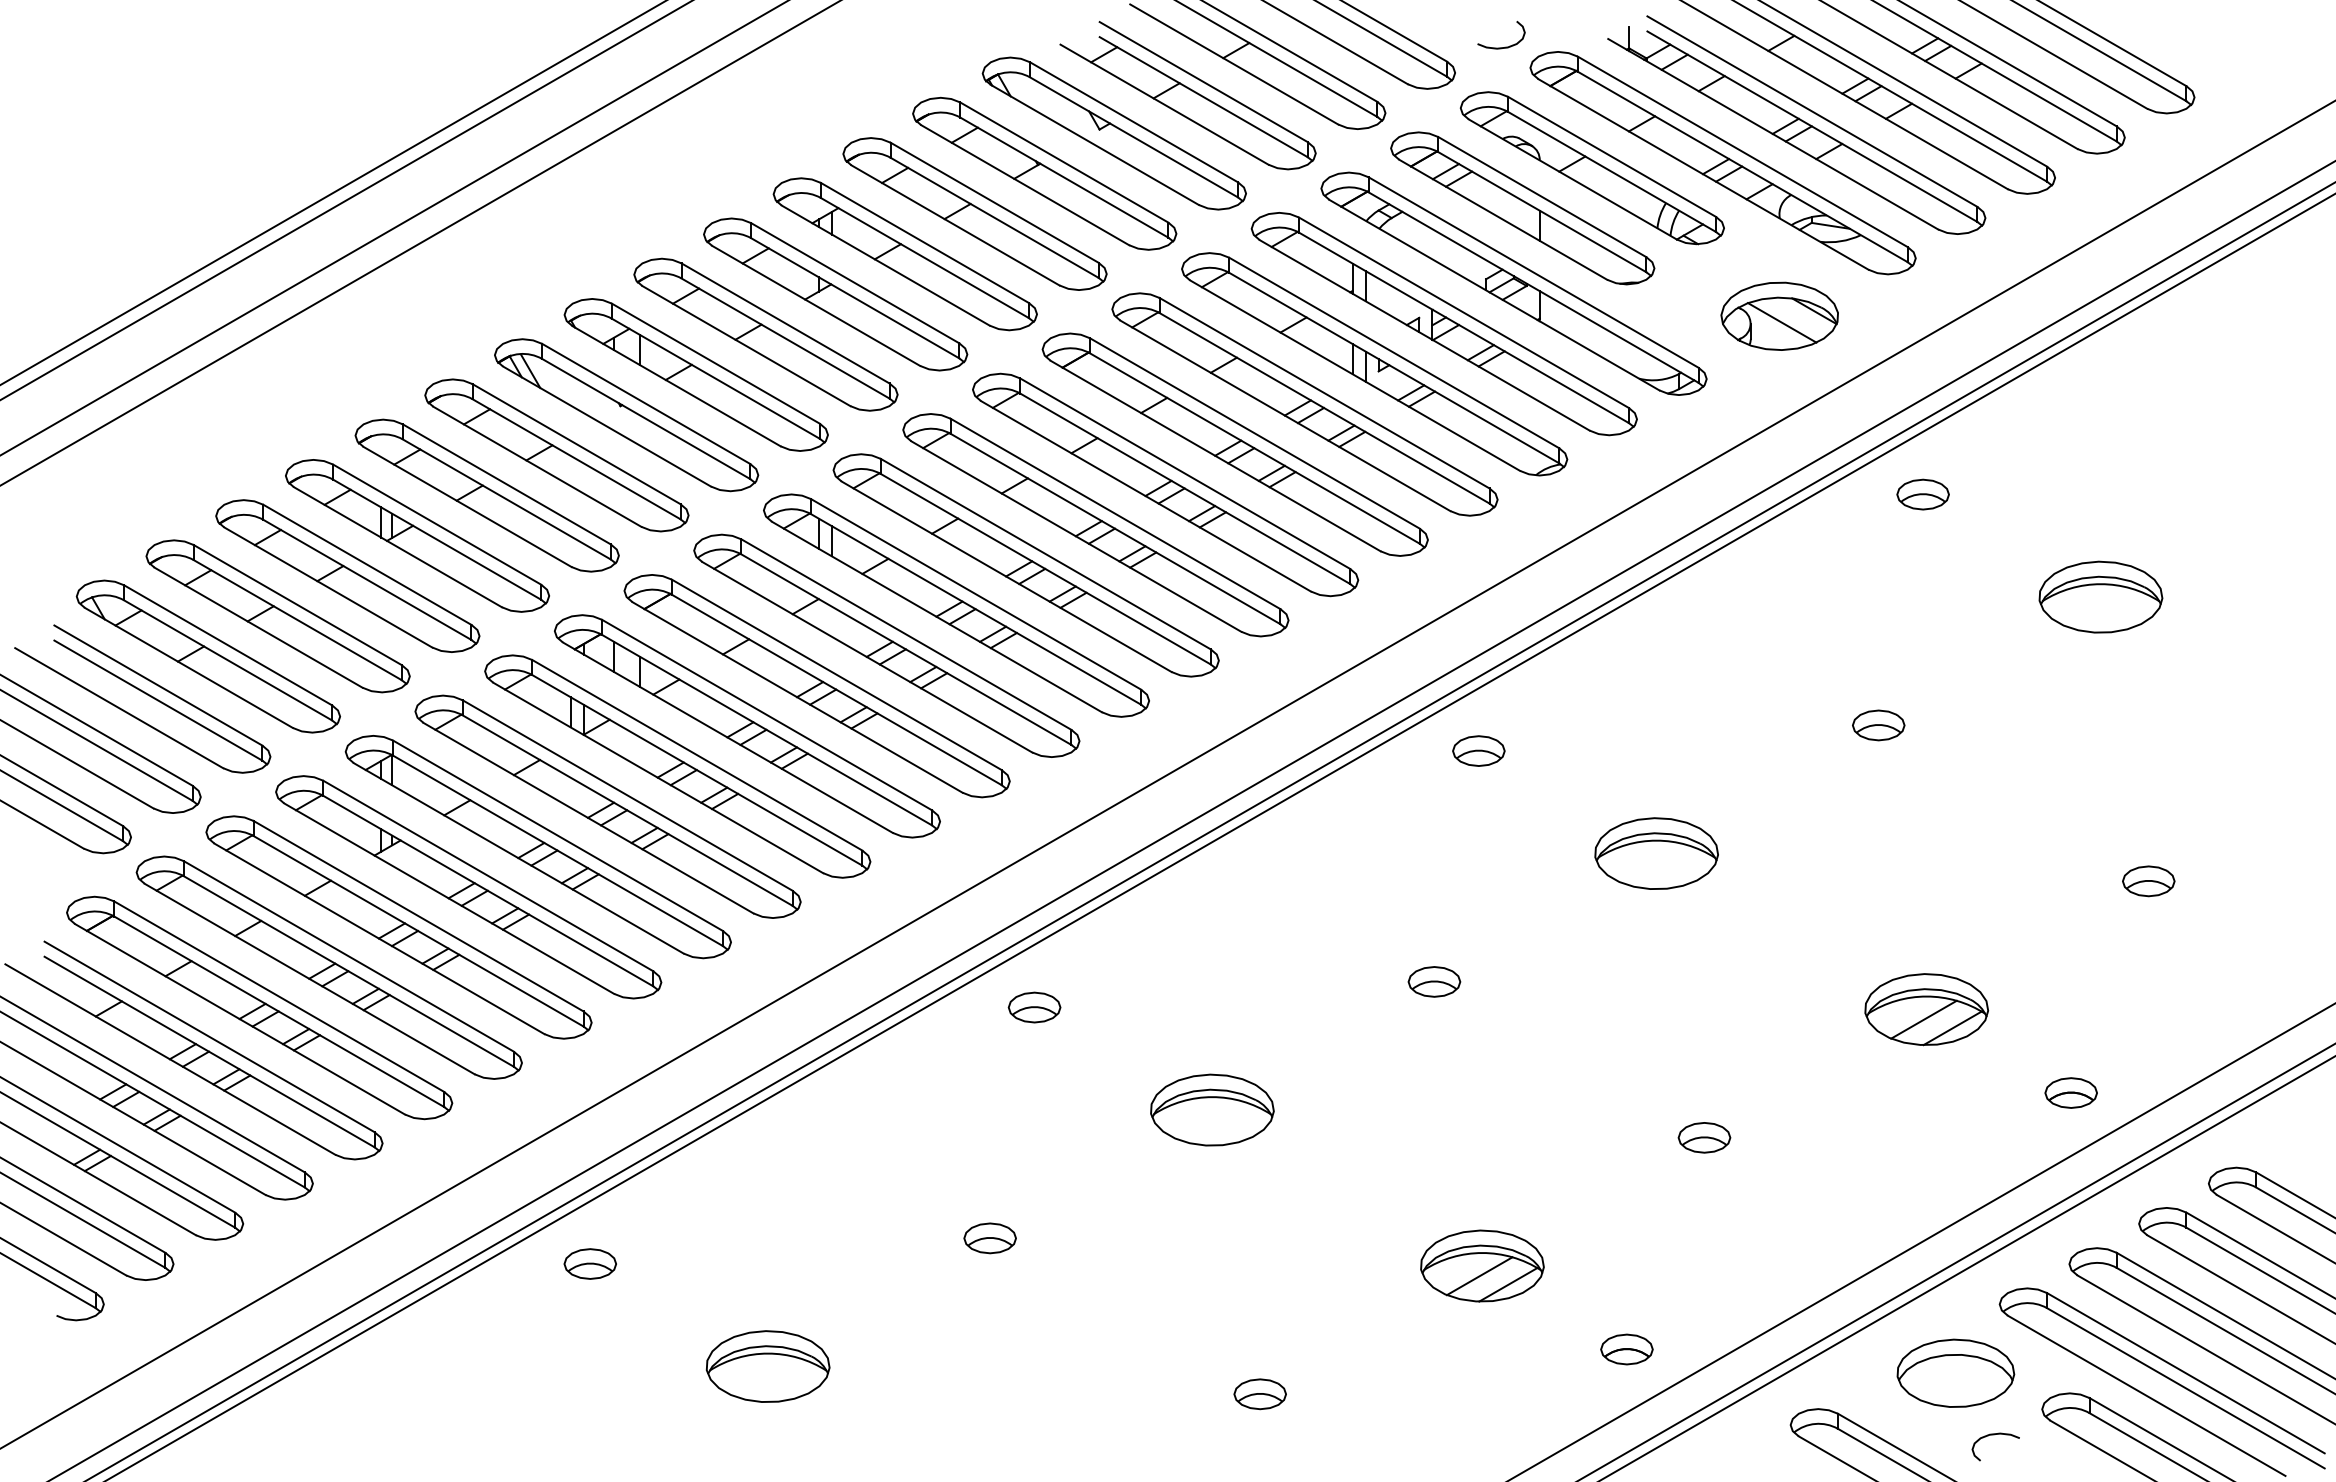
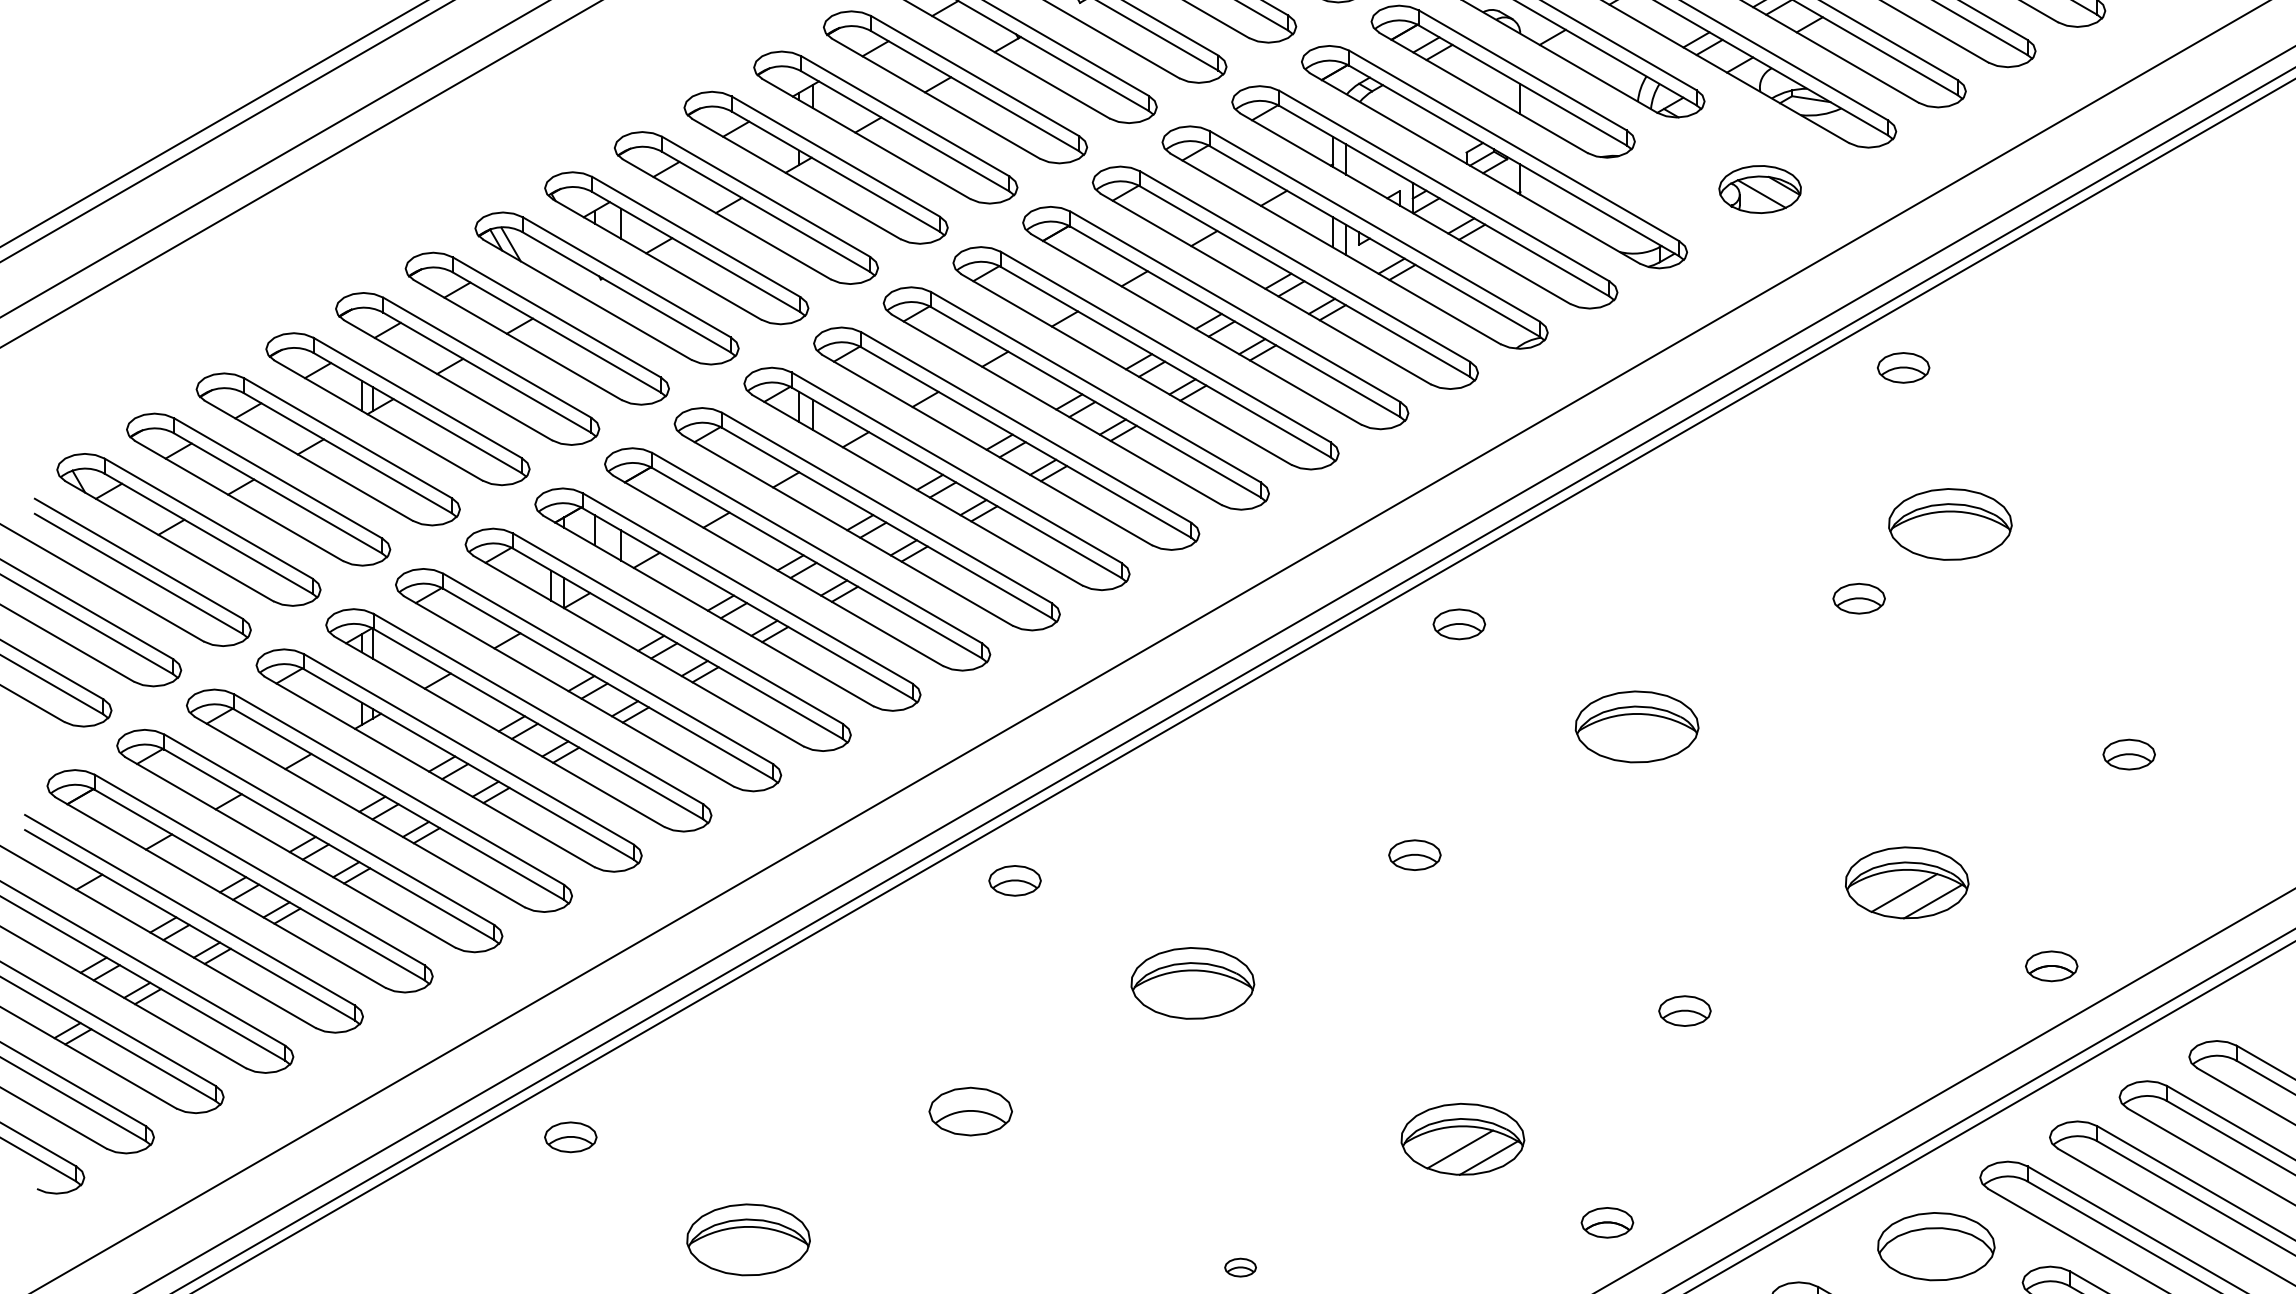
part: (1779, 315) -> (1759, 188), size x0.7
part: (2100, 596) -> (1949, 523), moved
part: (989, 1238) -> (969, 1111), size x1.6
part: (1259, 1394) -> (1239, 1267), size x0.6

